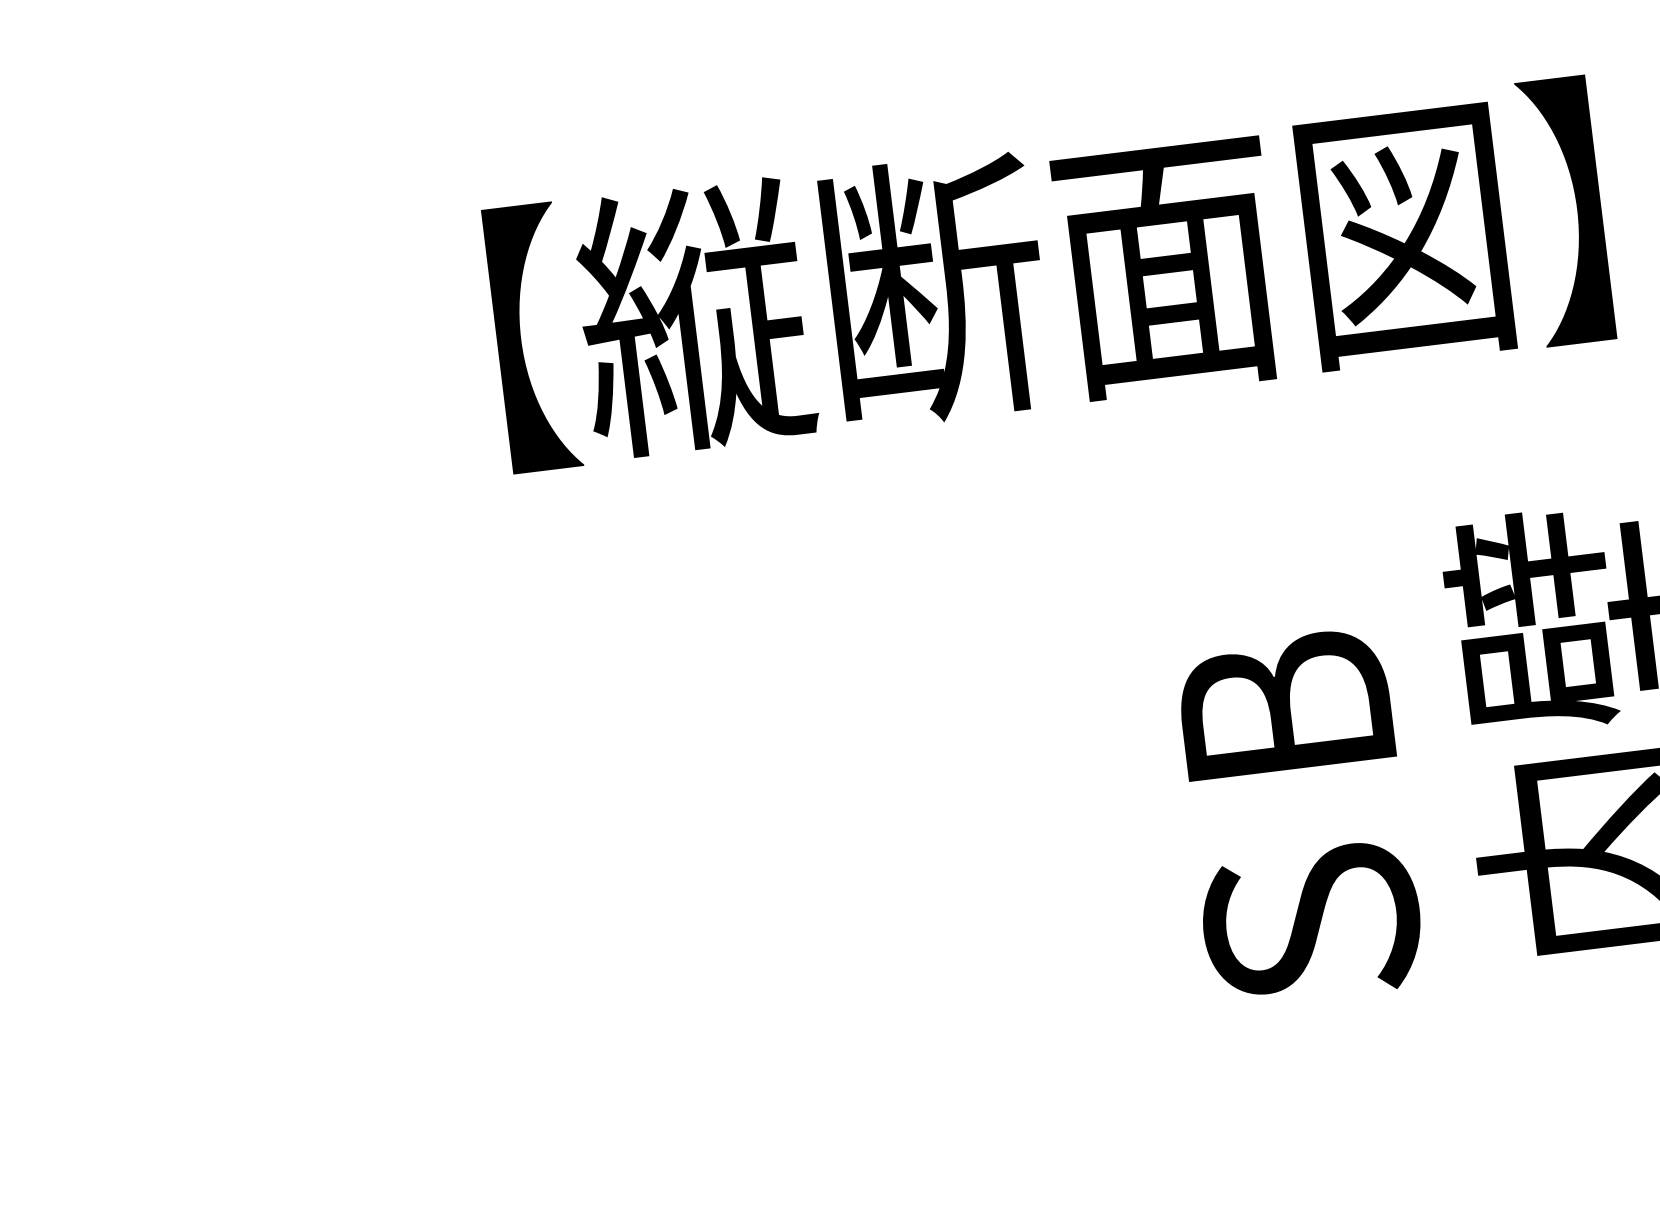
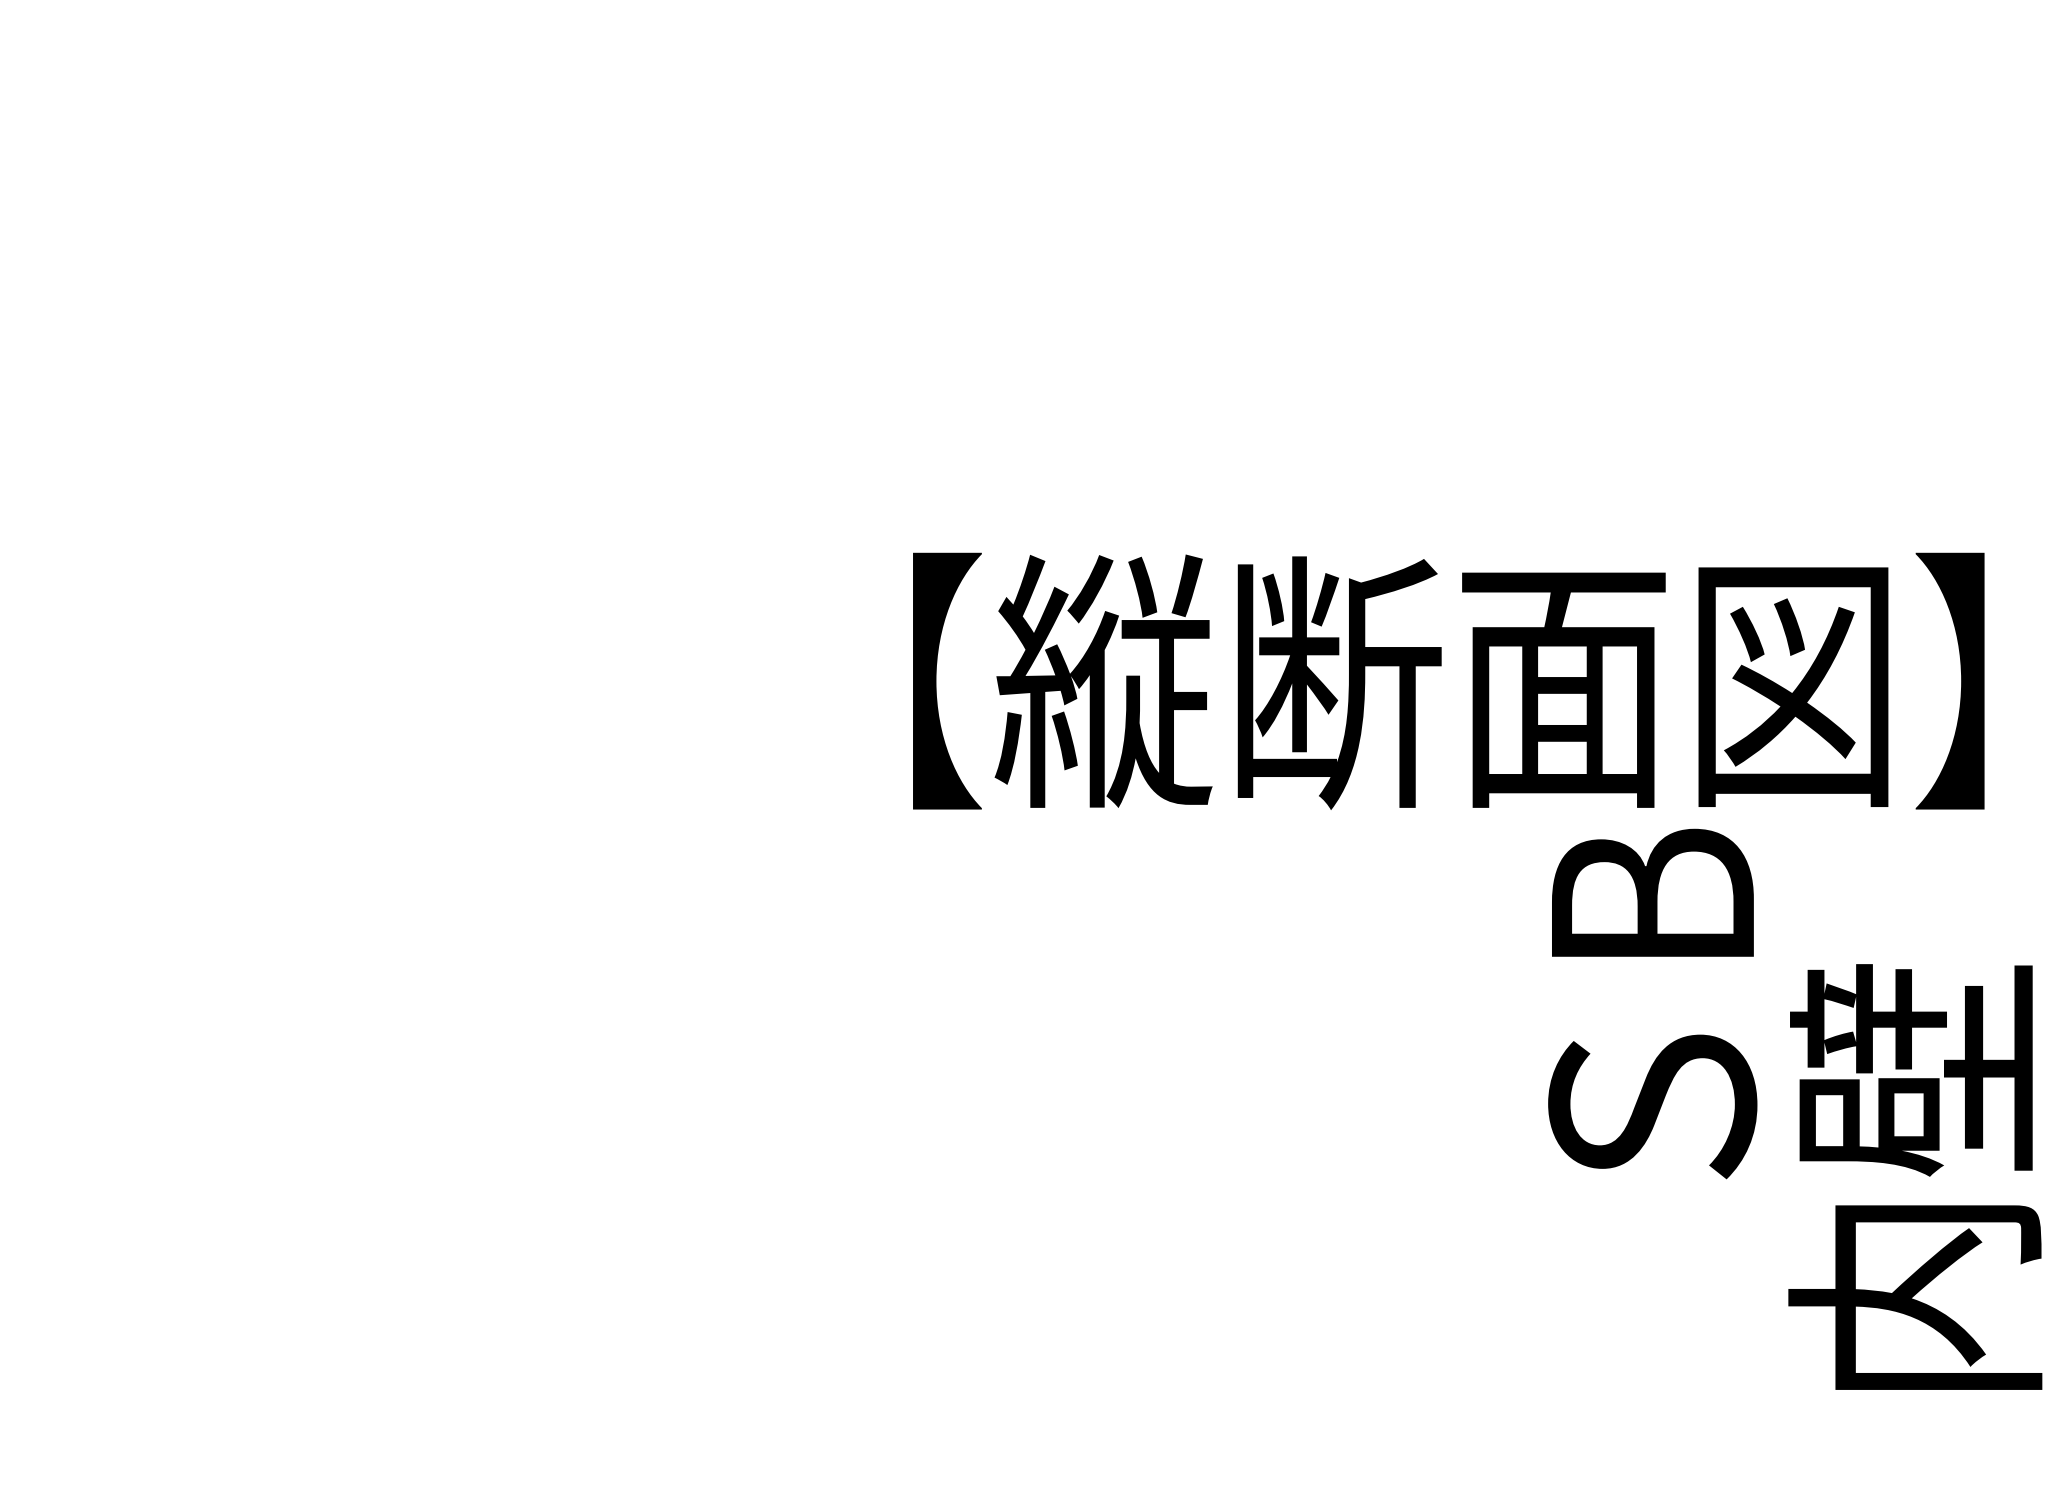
text: (1298, 817) -> (1652, 1003), moved

